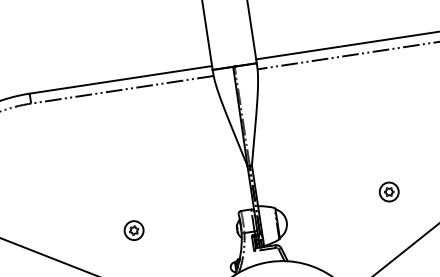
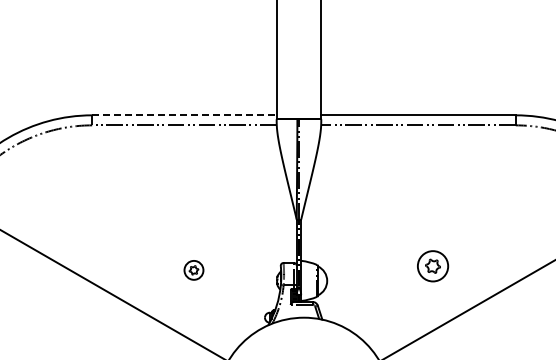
line: (120, 80) -> (184, 115), solid -> dashed
part: (388, 192) -> (432, 266), size x1.6
part: (133, 230) -> (193, 270), moved

